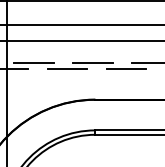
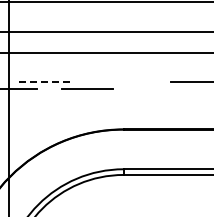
line: (34, 63) -> (44, 82), solid -> dashed
line: (92, 63) -> (120, 82), removed
line: (126, 68) -> (163, 89), removed

